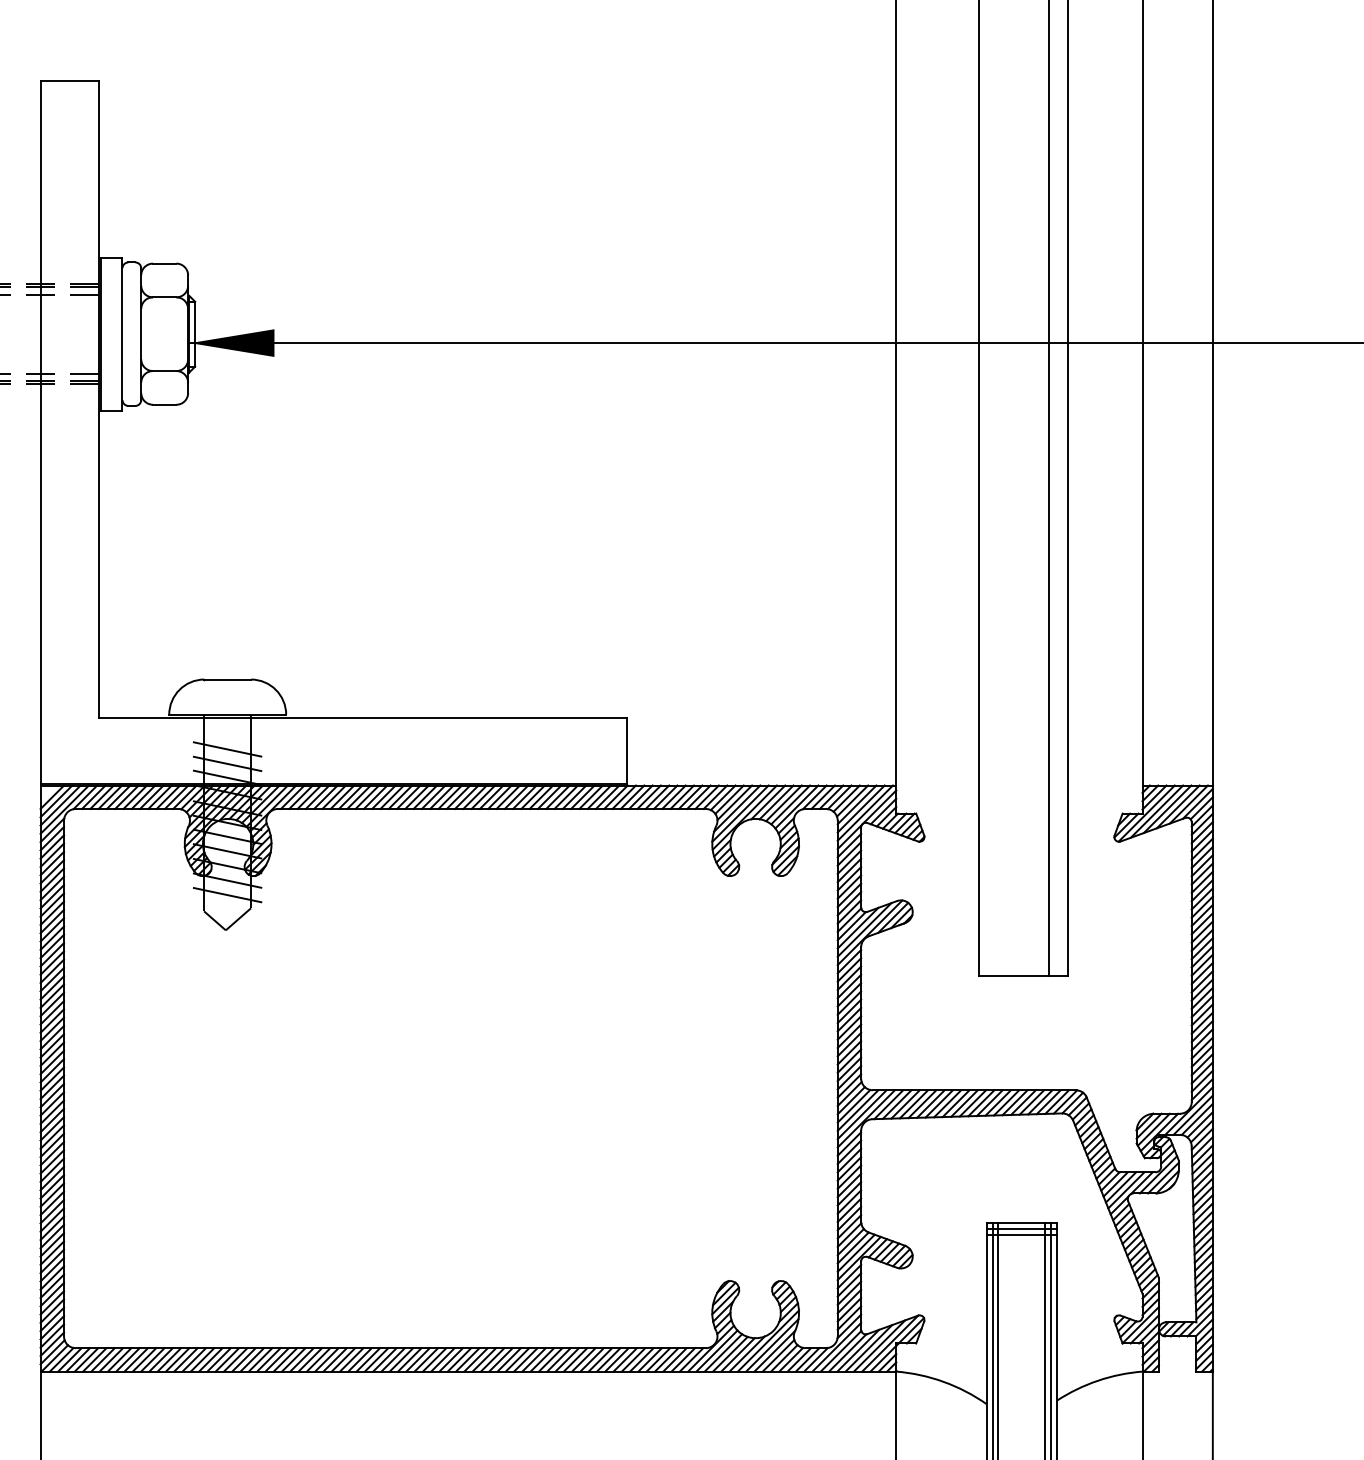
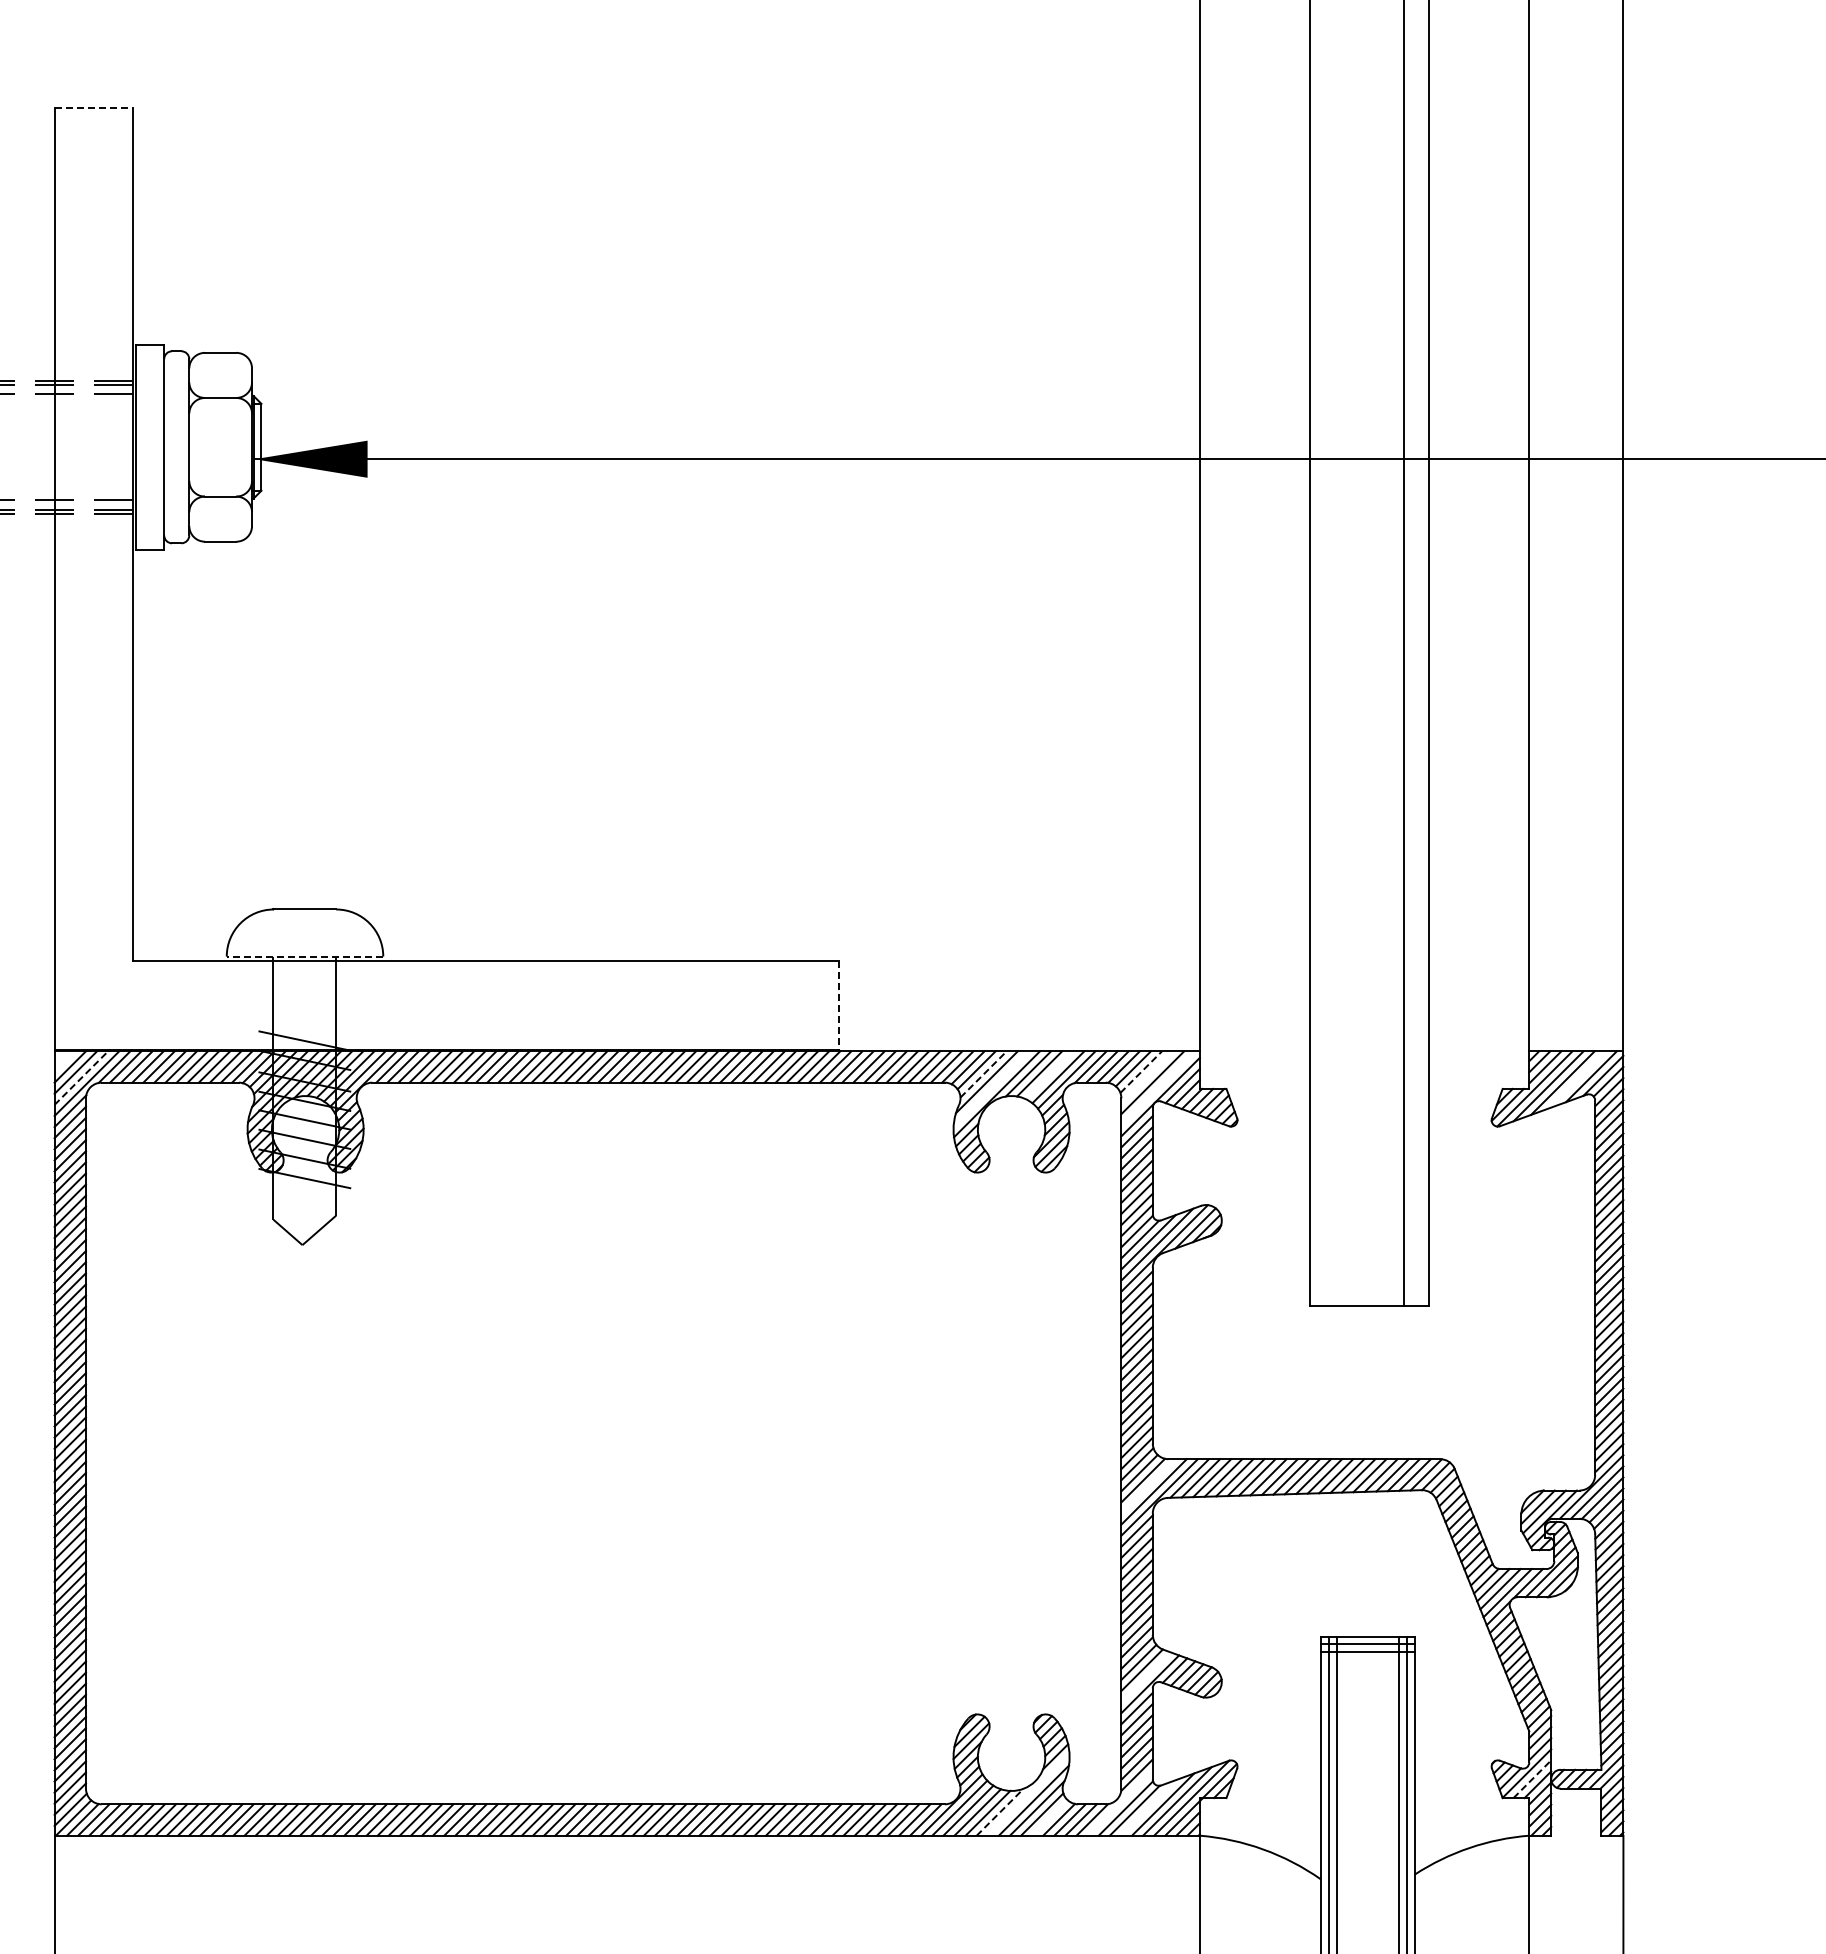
line: (70, 81) -> (94, 108), solid -> dashed
line: (227, 714) -> (304, 956), solid -> dashed
line: (227, 749) -> (304, 1002), removed
line: (627, 751) -> (839, 1005), solid -> dashed
line: (227, 763) -> (304, 1022), removed
line: (852, 800) -> (1141, 1071), solid -> dashed
line: (734, 802) -> (983, 1074), solid -> dashed
line: (783, 803) -> (1049, 1075), removed
line: (60, 805) -> (81, 1078), solid -> dashed
line: (857, 805) -> (1147, 1077), removed
line: (1177, 806) -> (1576, 1079), removed
line: (739, 813) -> (990, 1088), removed
line: (865, 813) -> (1158, 1088), removed
line: (227, 894) -> (304, 1197), removed
line: (857, 1110) -> (1148, 1486), removed
line: (856, 1253) -> (1146, 1677), removed
line: (1144, 1329) -> (1532, 1779), solid -> dashed
line: (768, 1340) -> (1028, 1794), removed
line: (836, 1346) -> (1119, 1802), removed
line: (857, 1350) -> (1148, 1807), removed
line: (747, 1353) -> (1000, 1811), solid -> dashed
line: (783, 1358) -> (1049, 1817), removed

